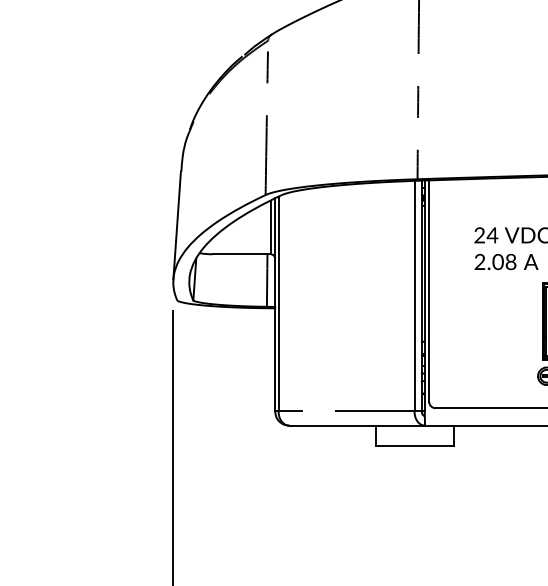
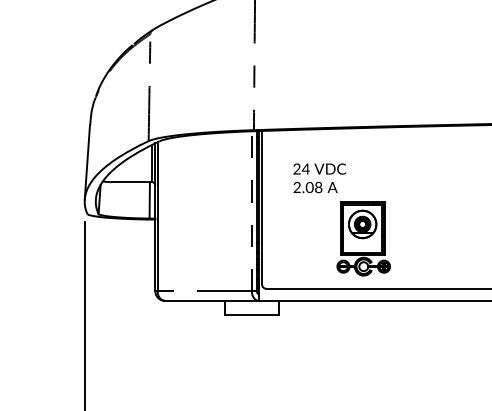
line: (414, 296) -> (251, 211), solid -> dashed

